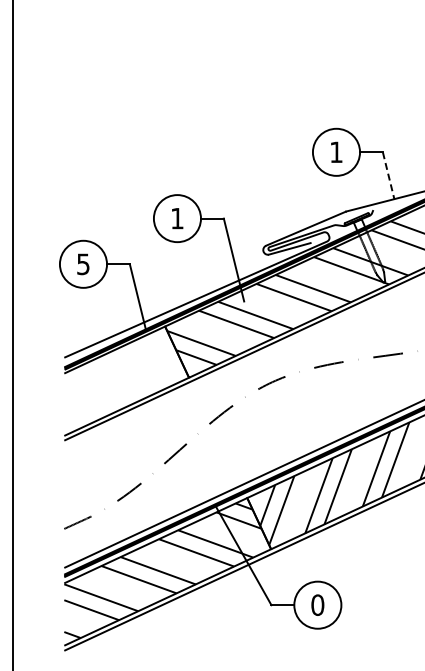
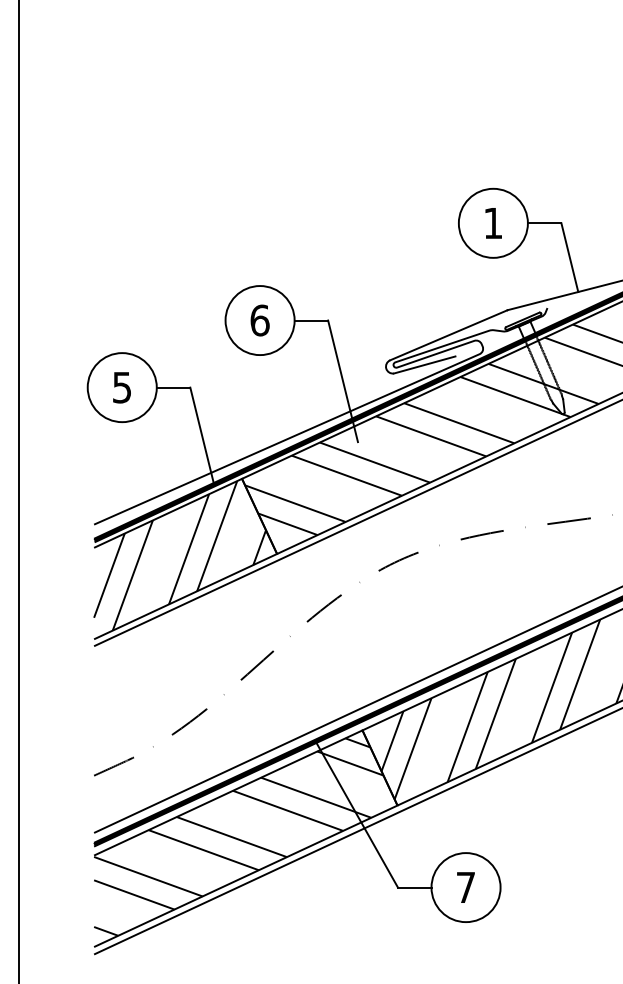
line: (388, 176) -> (569, 258), dashed -> solid
text: (177, 218) -> (260, 320), 1 -> 6
hatch: (122, 379) -> (179, 556), added
text: (317, 604) -> (465, 886), 0 -> 7

